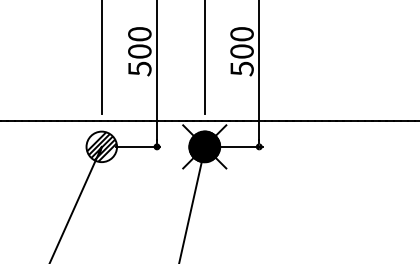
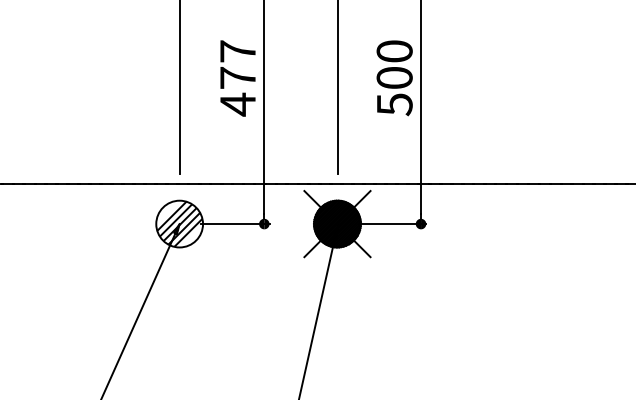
text: (139, 51) -> (237, 77), 500 -> 477

